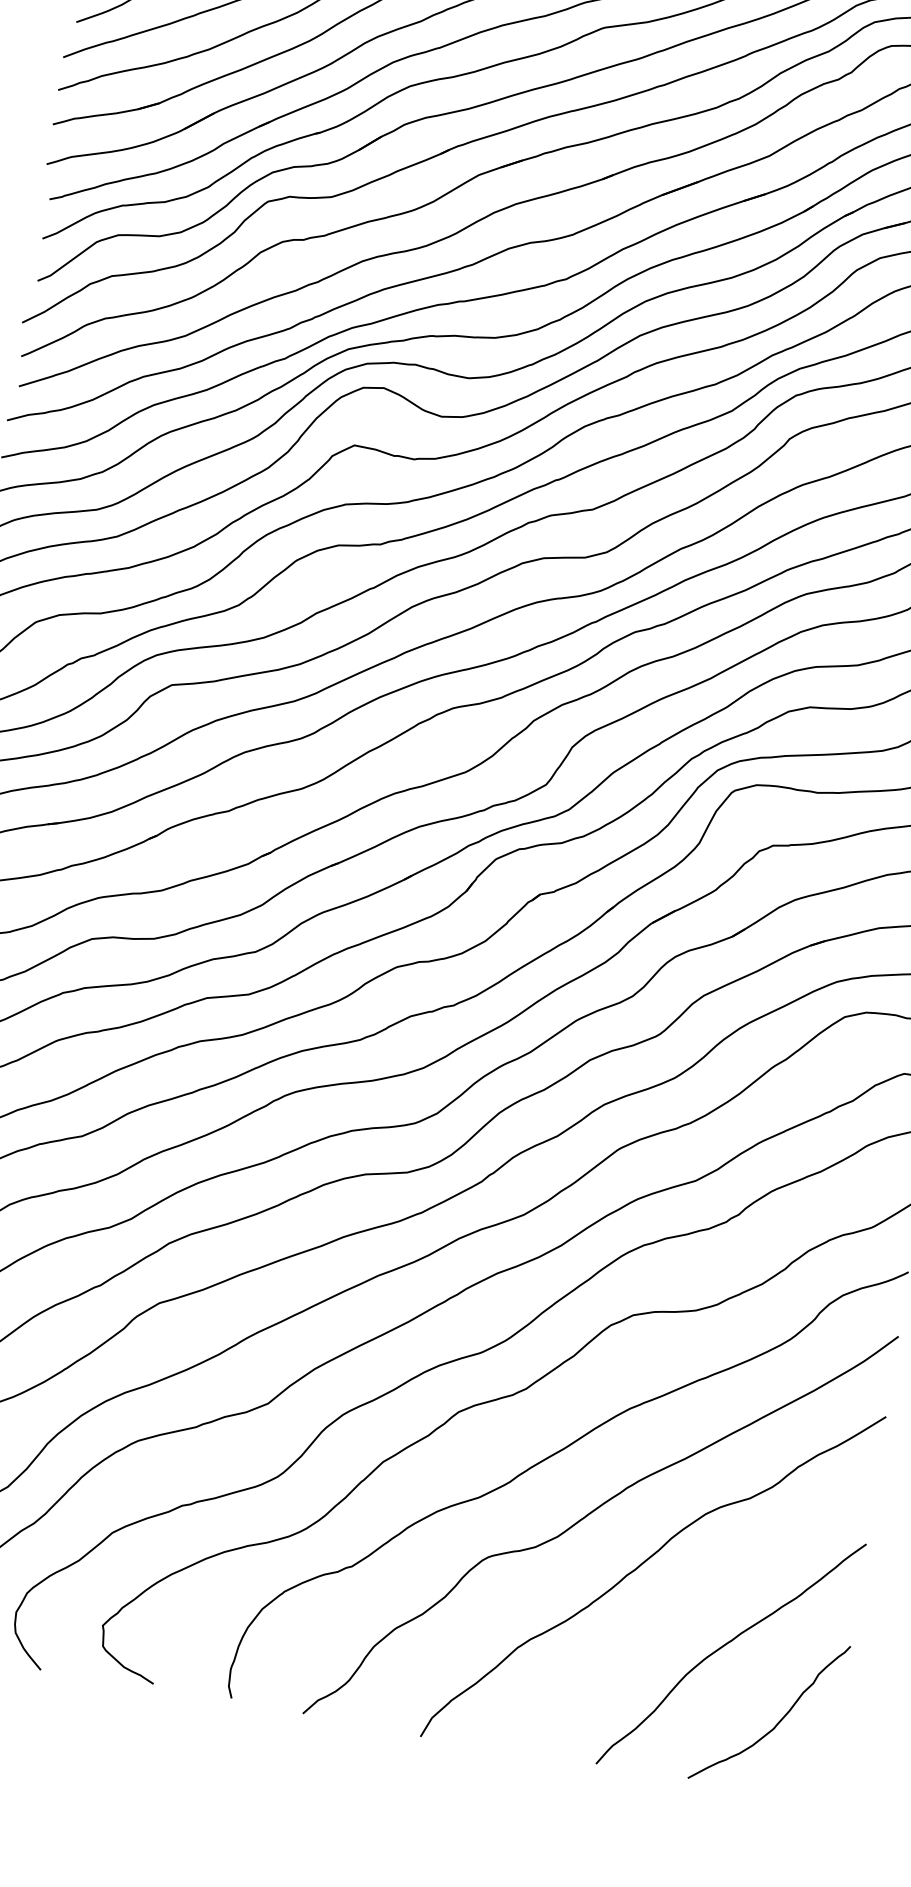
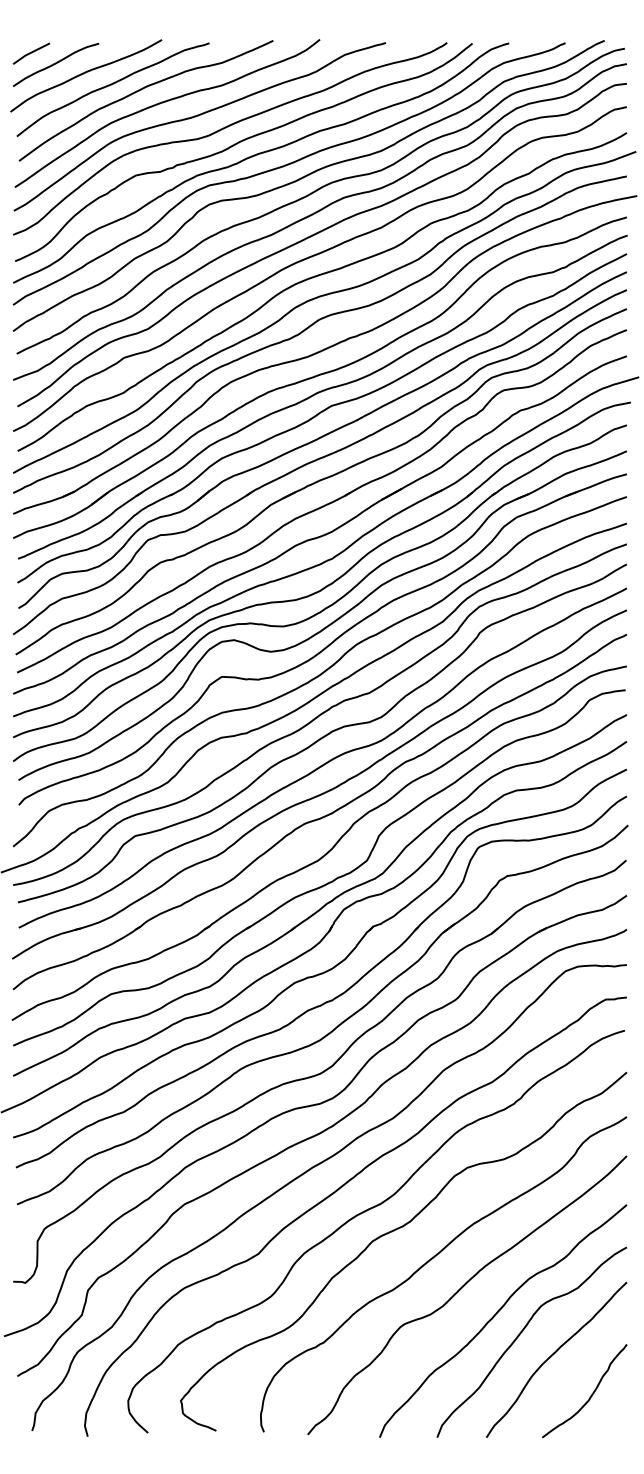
curve: (682, 1600) -> (522, 1332), added

